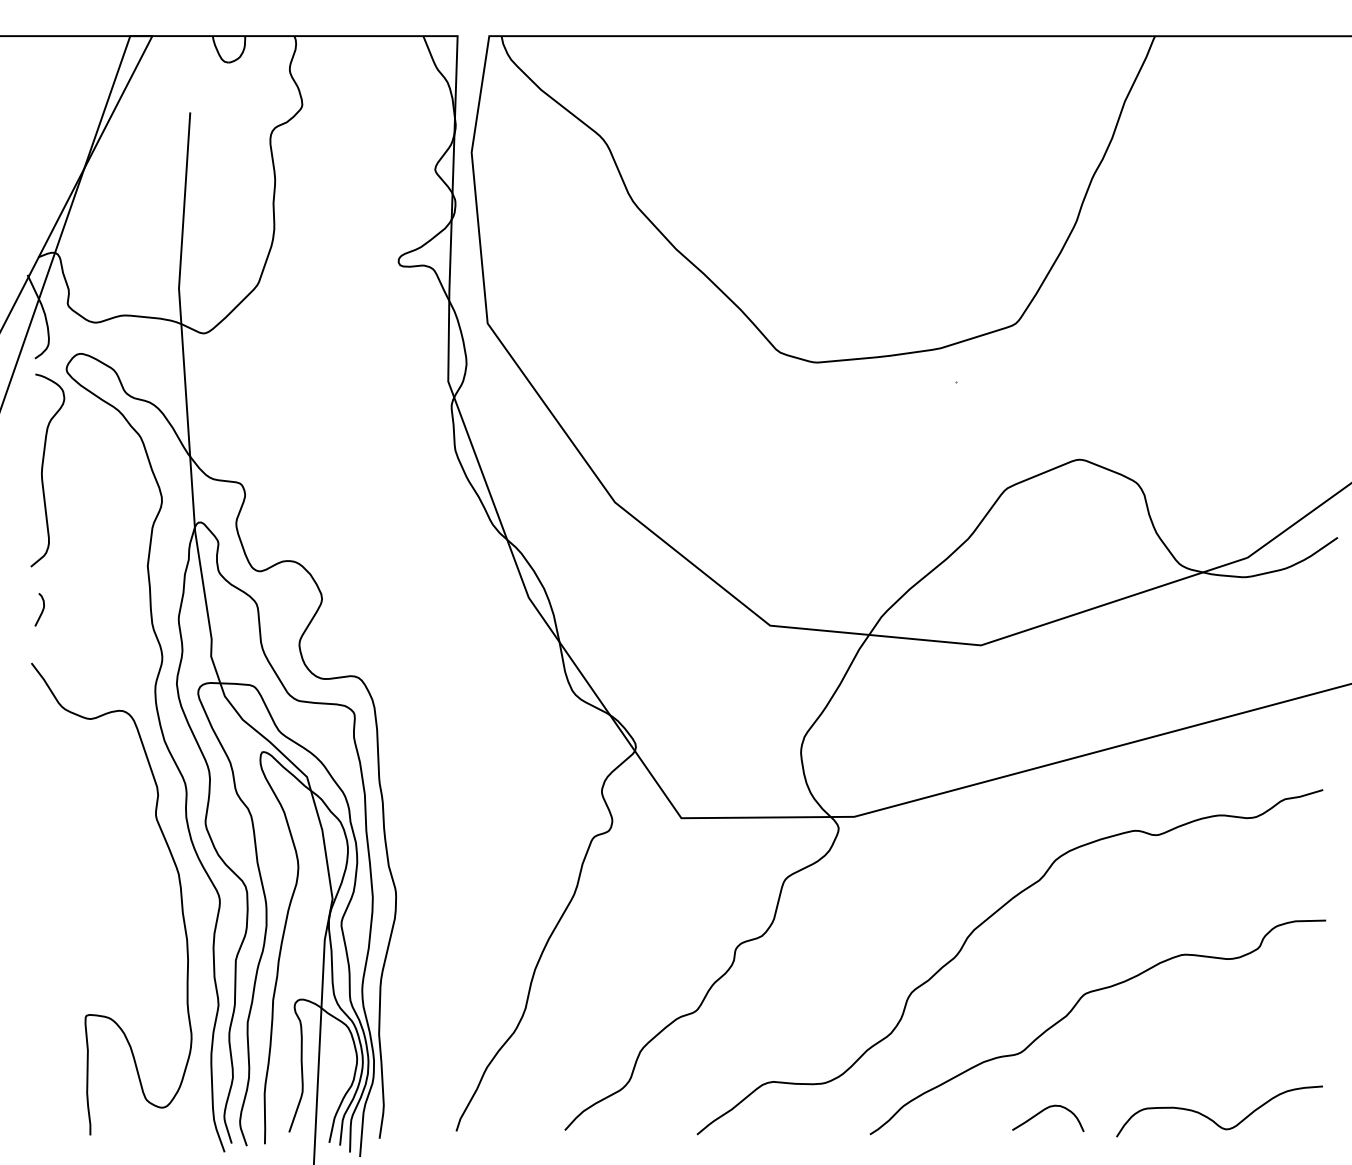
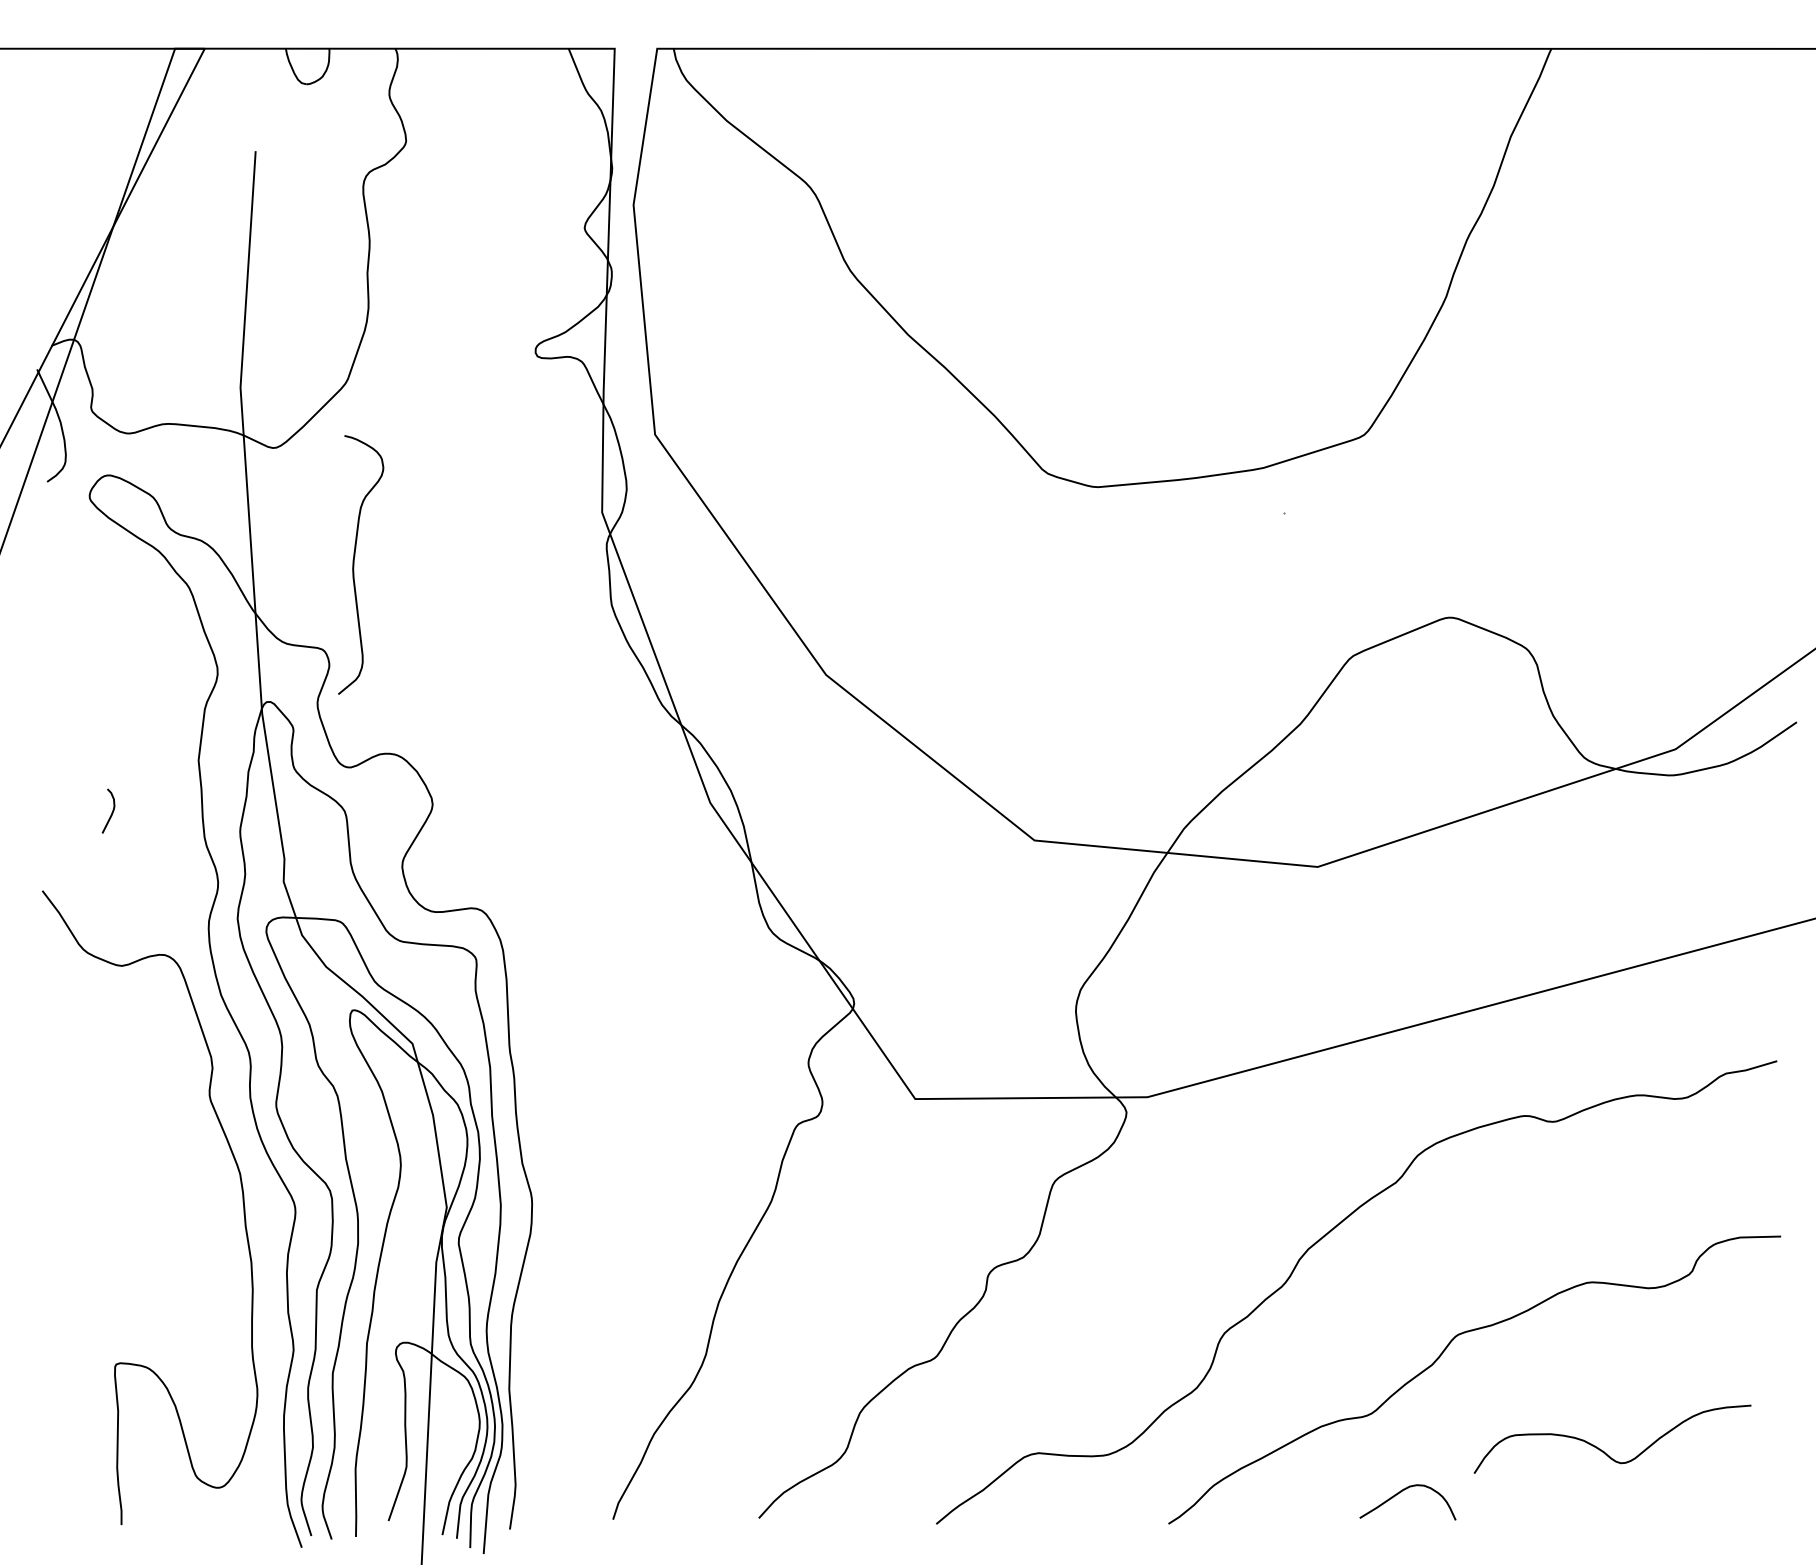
curve: (43, 468) -> (355, 562), moved
curve: (41, 611) -> (110, 813), moved
curve: (1212, 1119) -> (1603, 1449), moved

